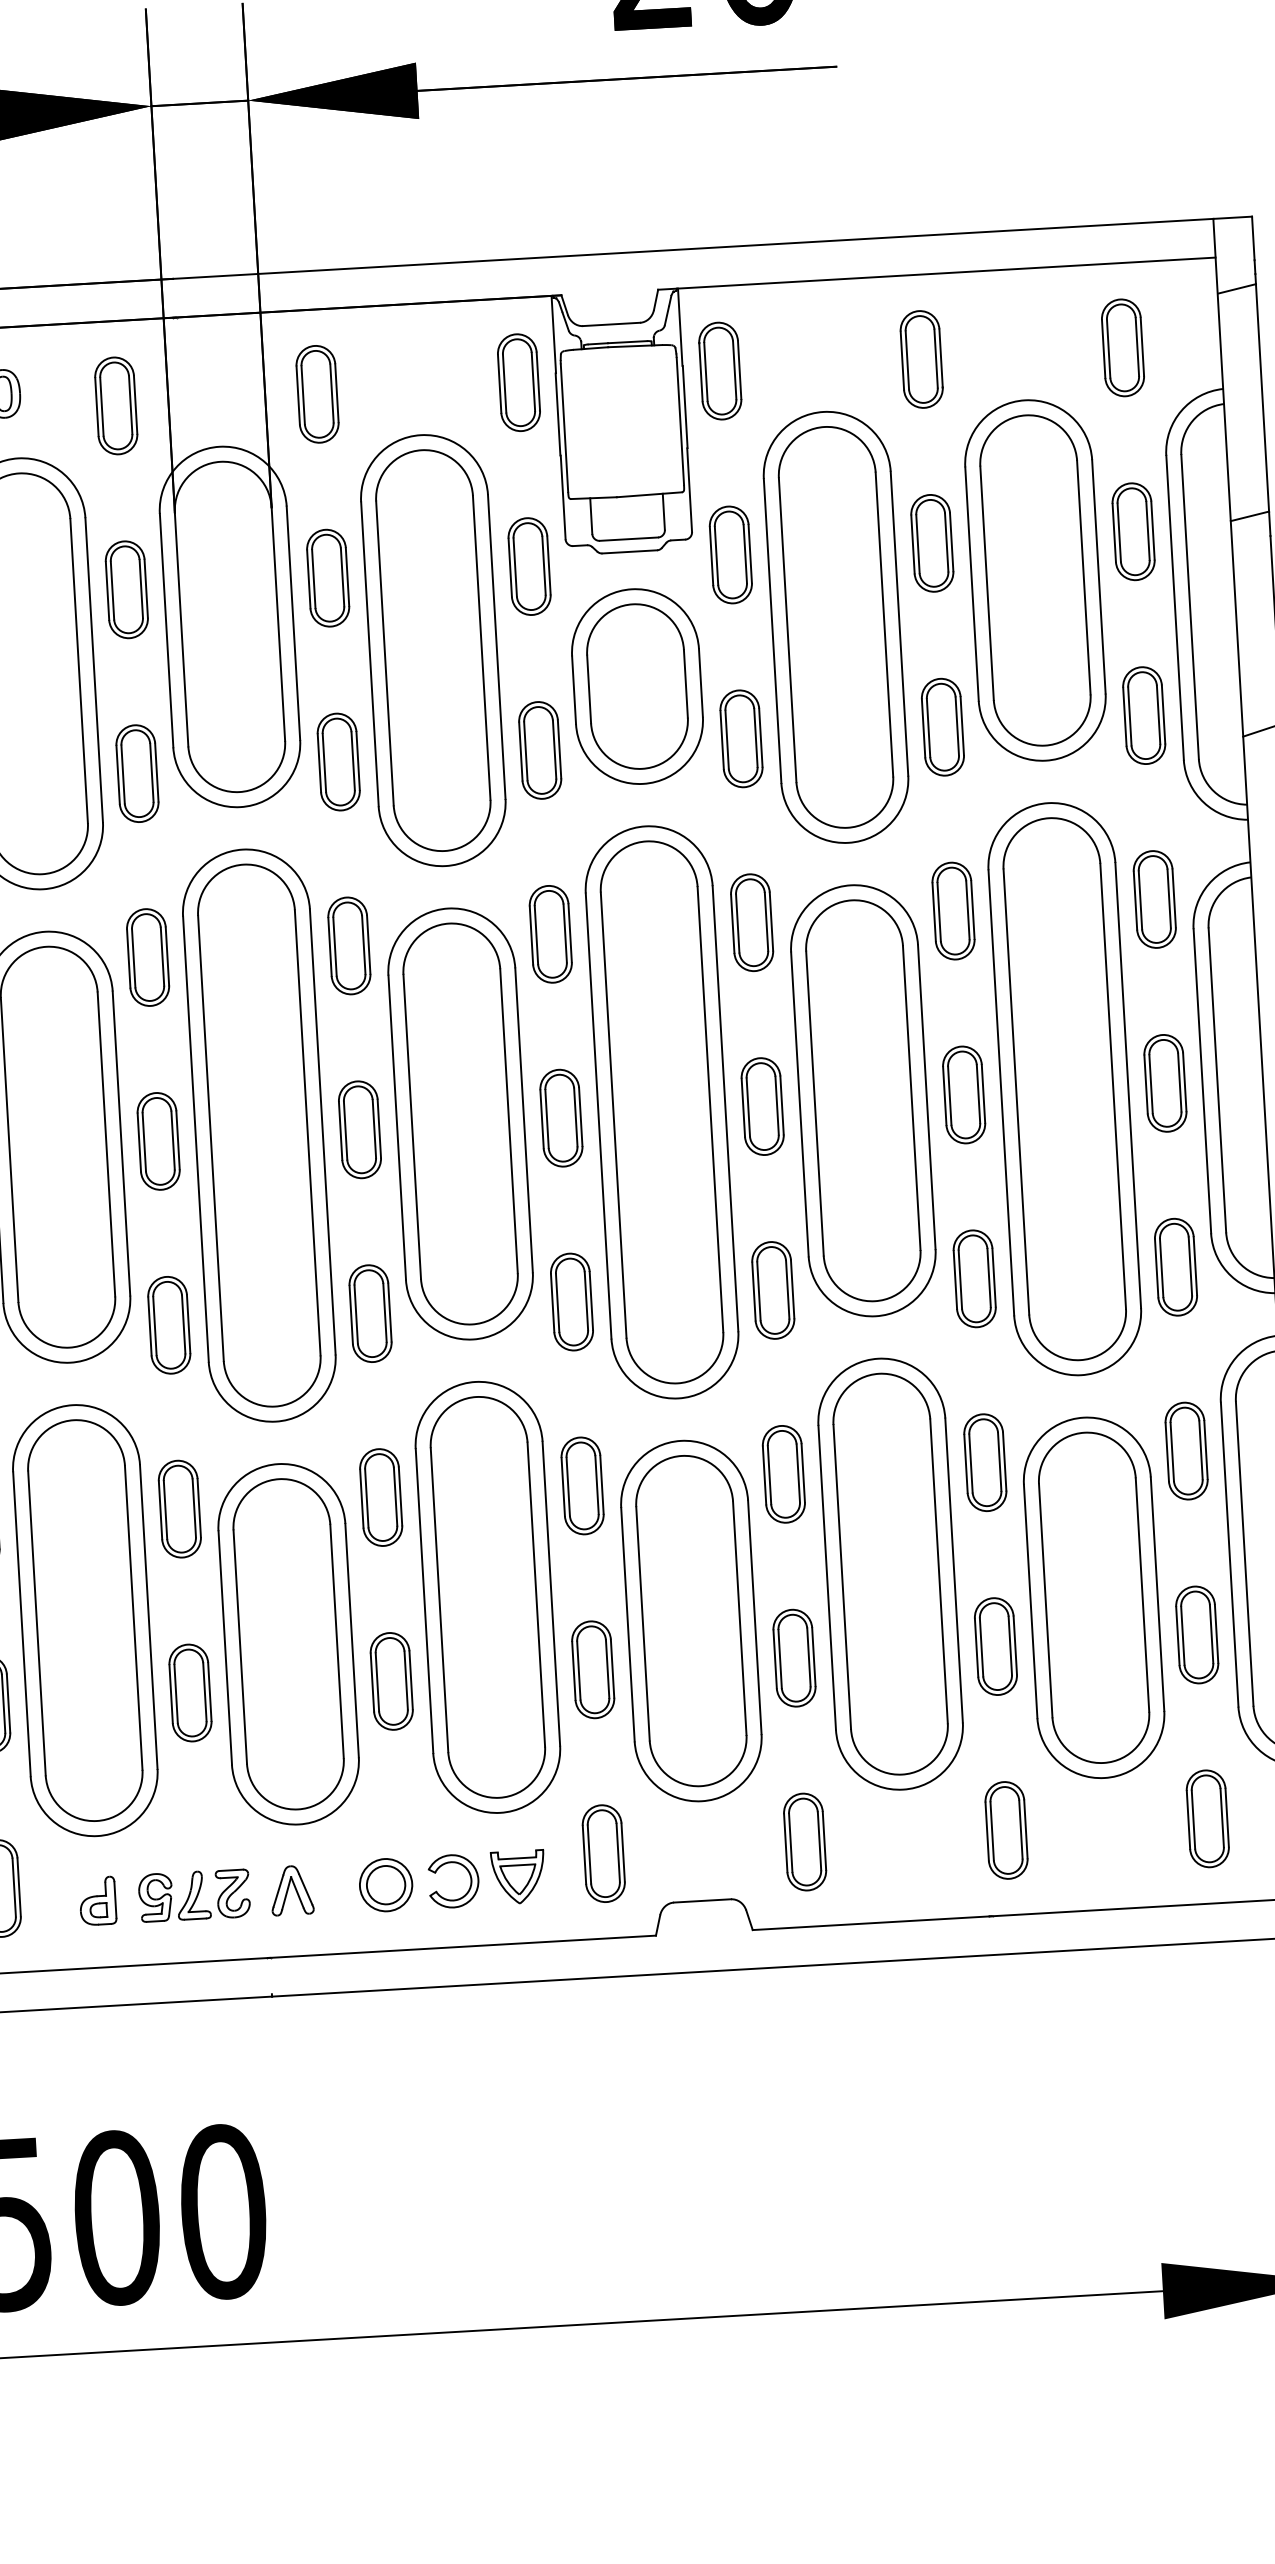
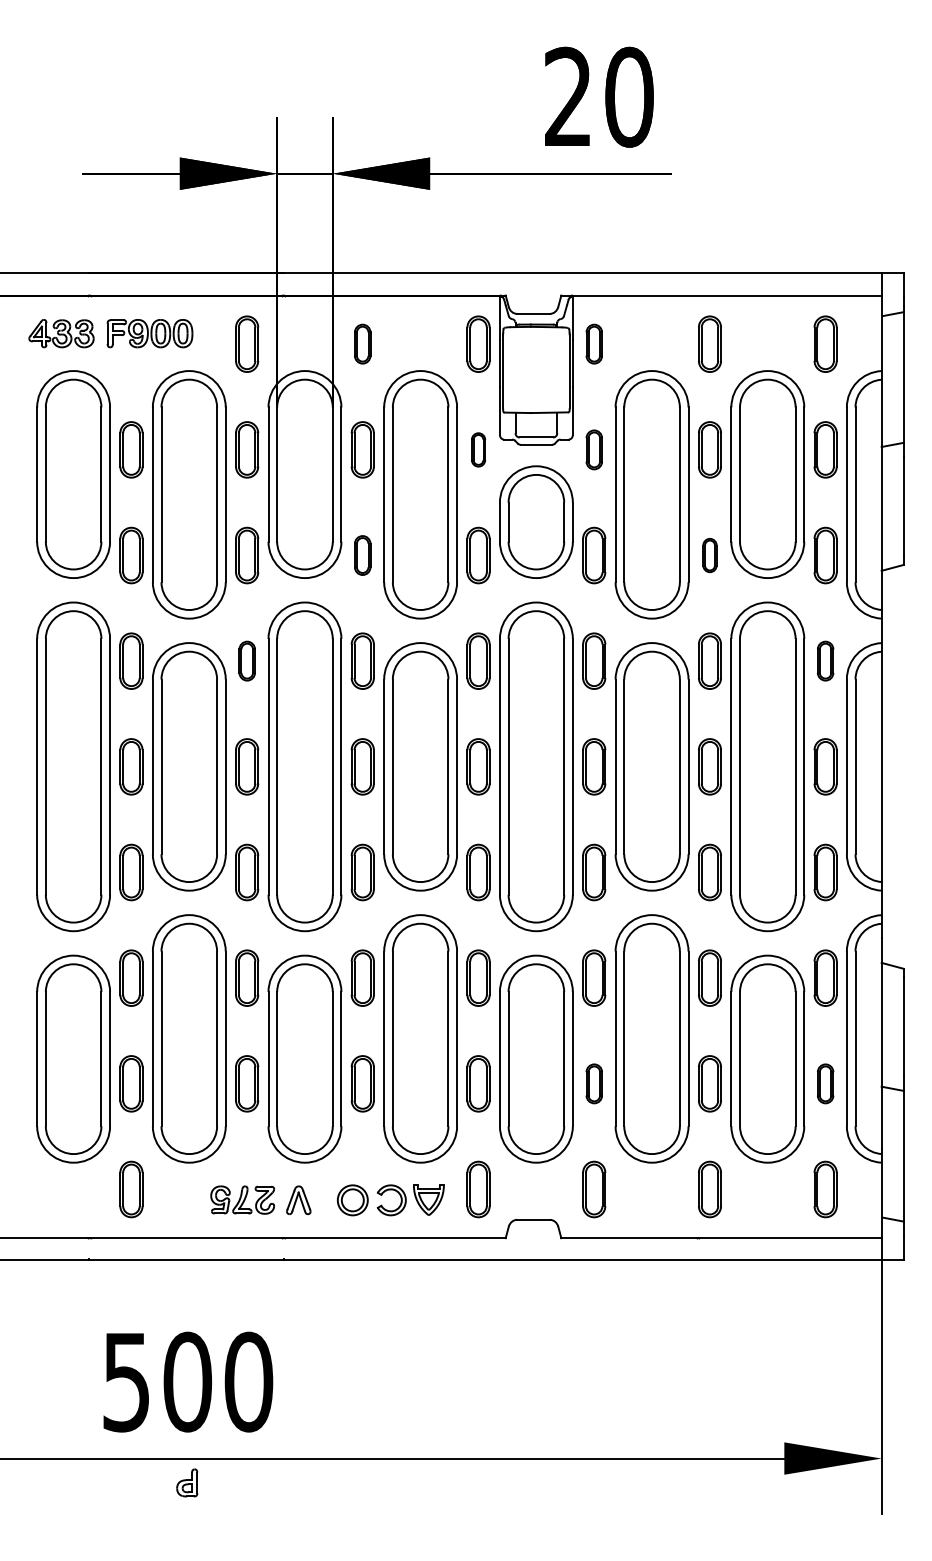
part: (720, 369) -> (594, 343), size x0.7
part: (316, 393) -> (362, 343), size x0.7
part: (731, 554) -> (594, 449), size x0.7
part: (529, 565) -> (478, 449), size x0.6
part: (942, 727) -> (709, 555), size x0.6
part: (338, 762) -> (362, 555), size x0.7
part: (1154, 898) -> (825, 660), size x0.7
part: (148, 956) -> (247, 660), size x0.7
part: (1196, 1634) -> (825, 1083), size x0.7
part: (794, 1657) -> (594, 1083), size x0.7
part: (98, 1900) -> (187, 1482), moved

